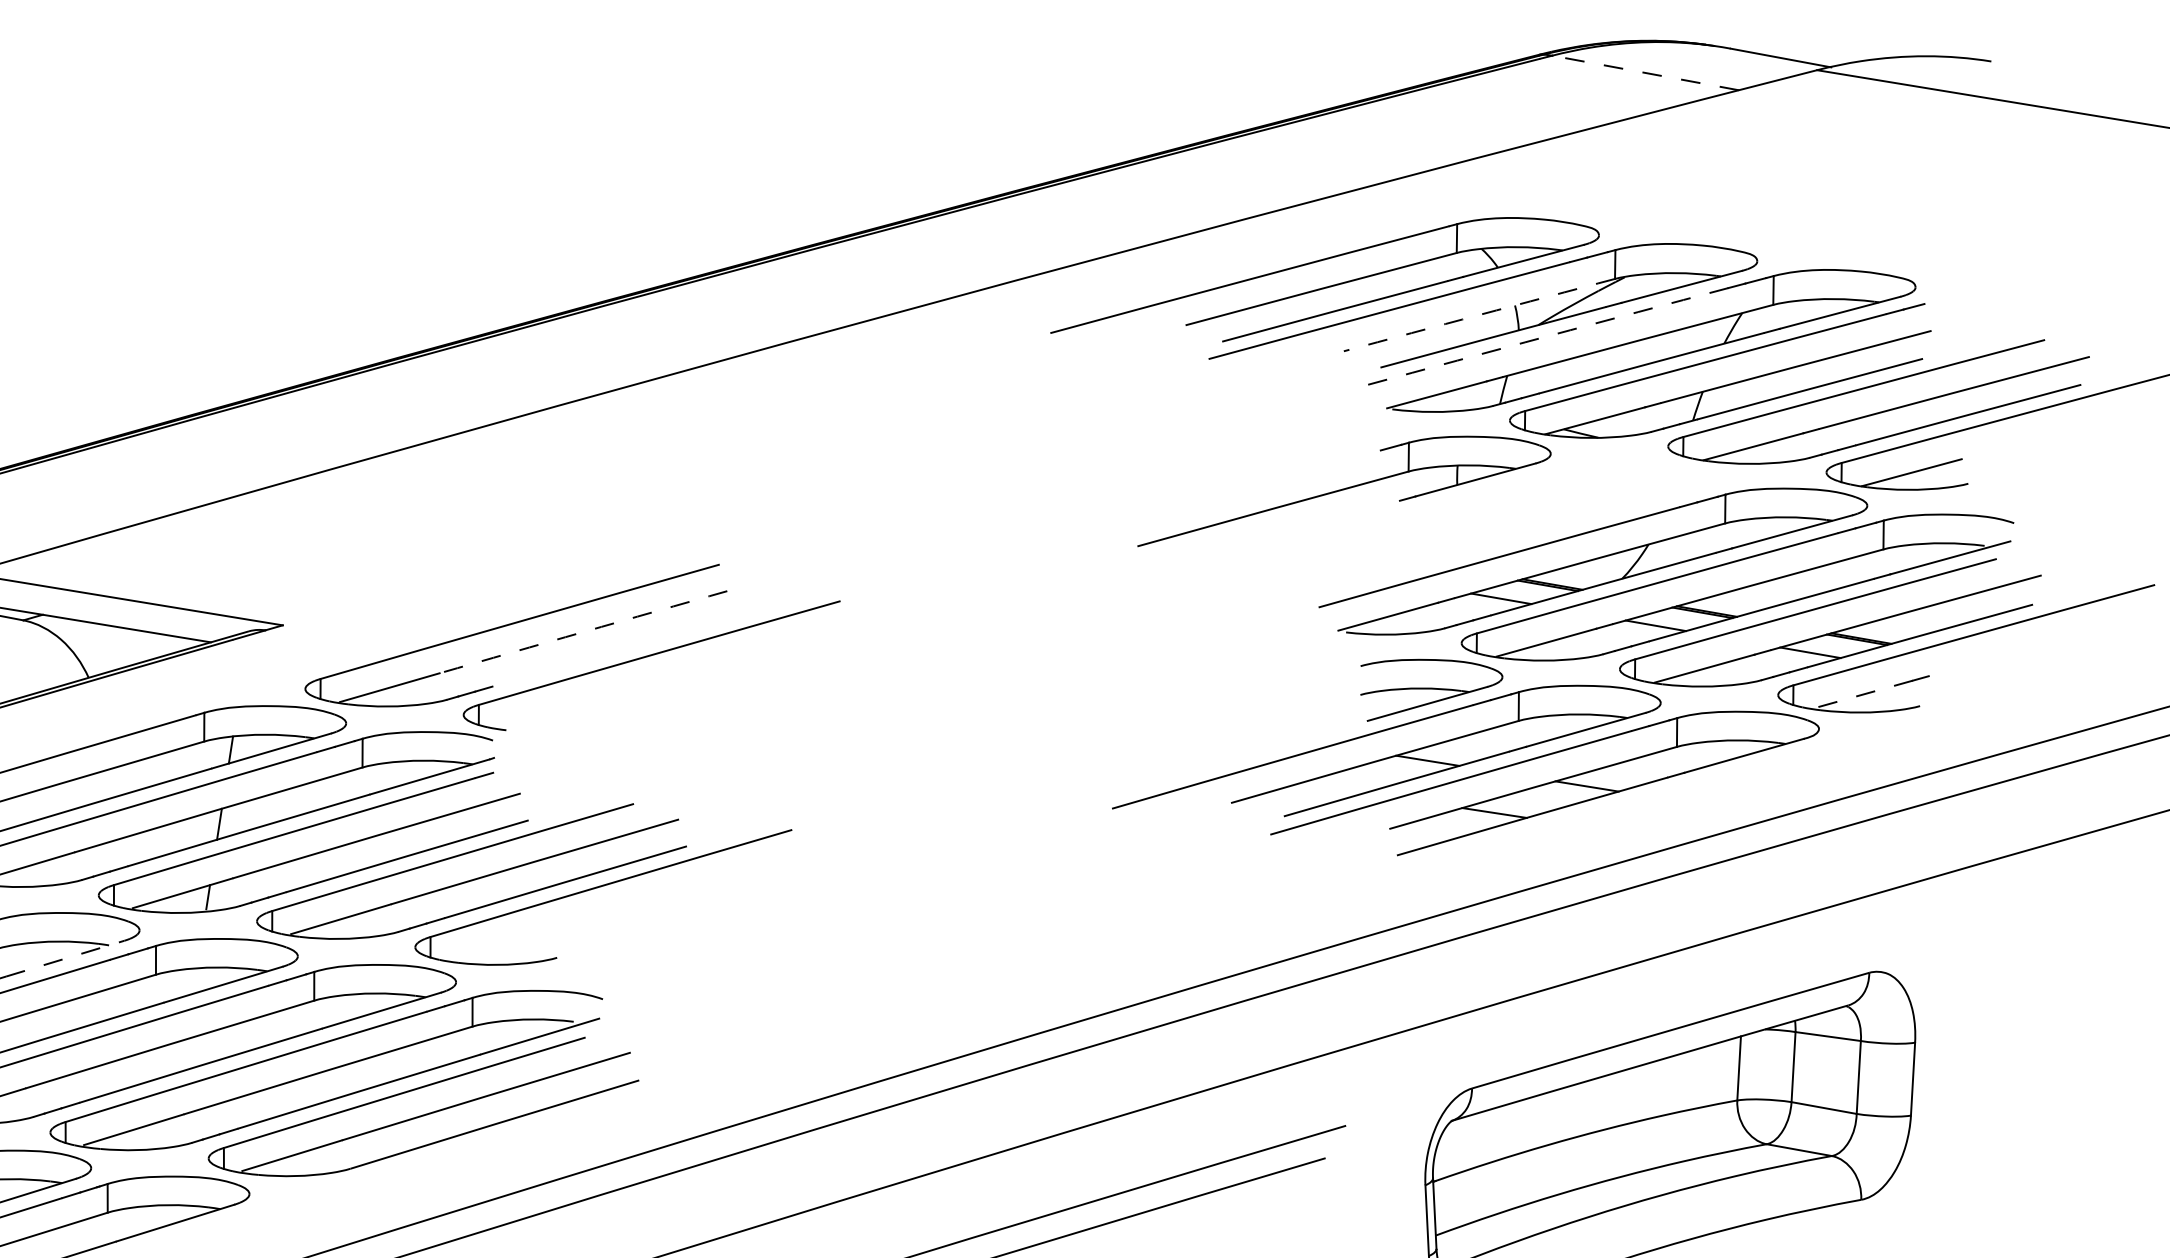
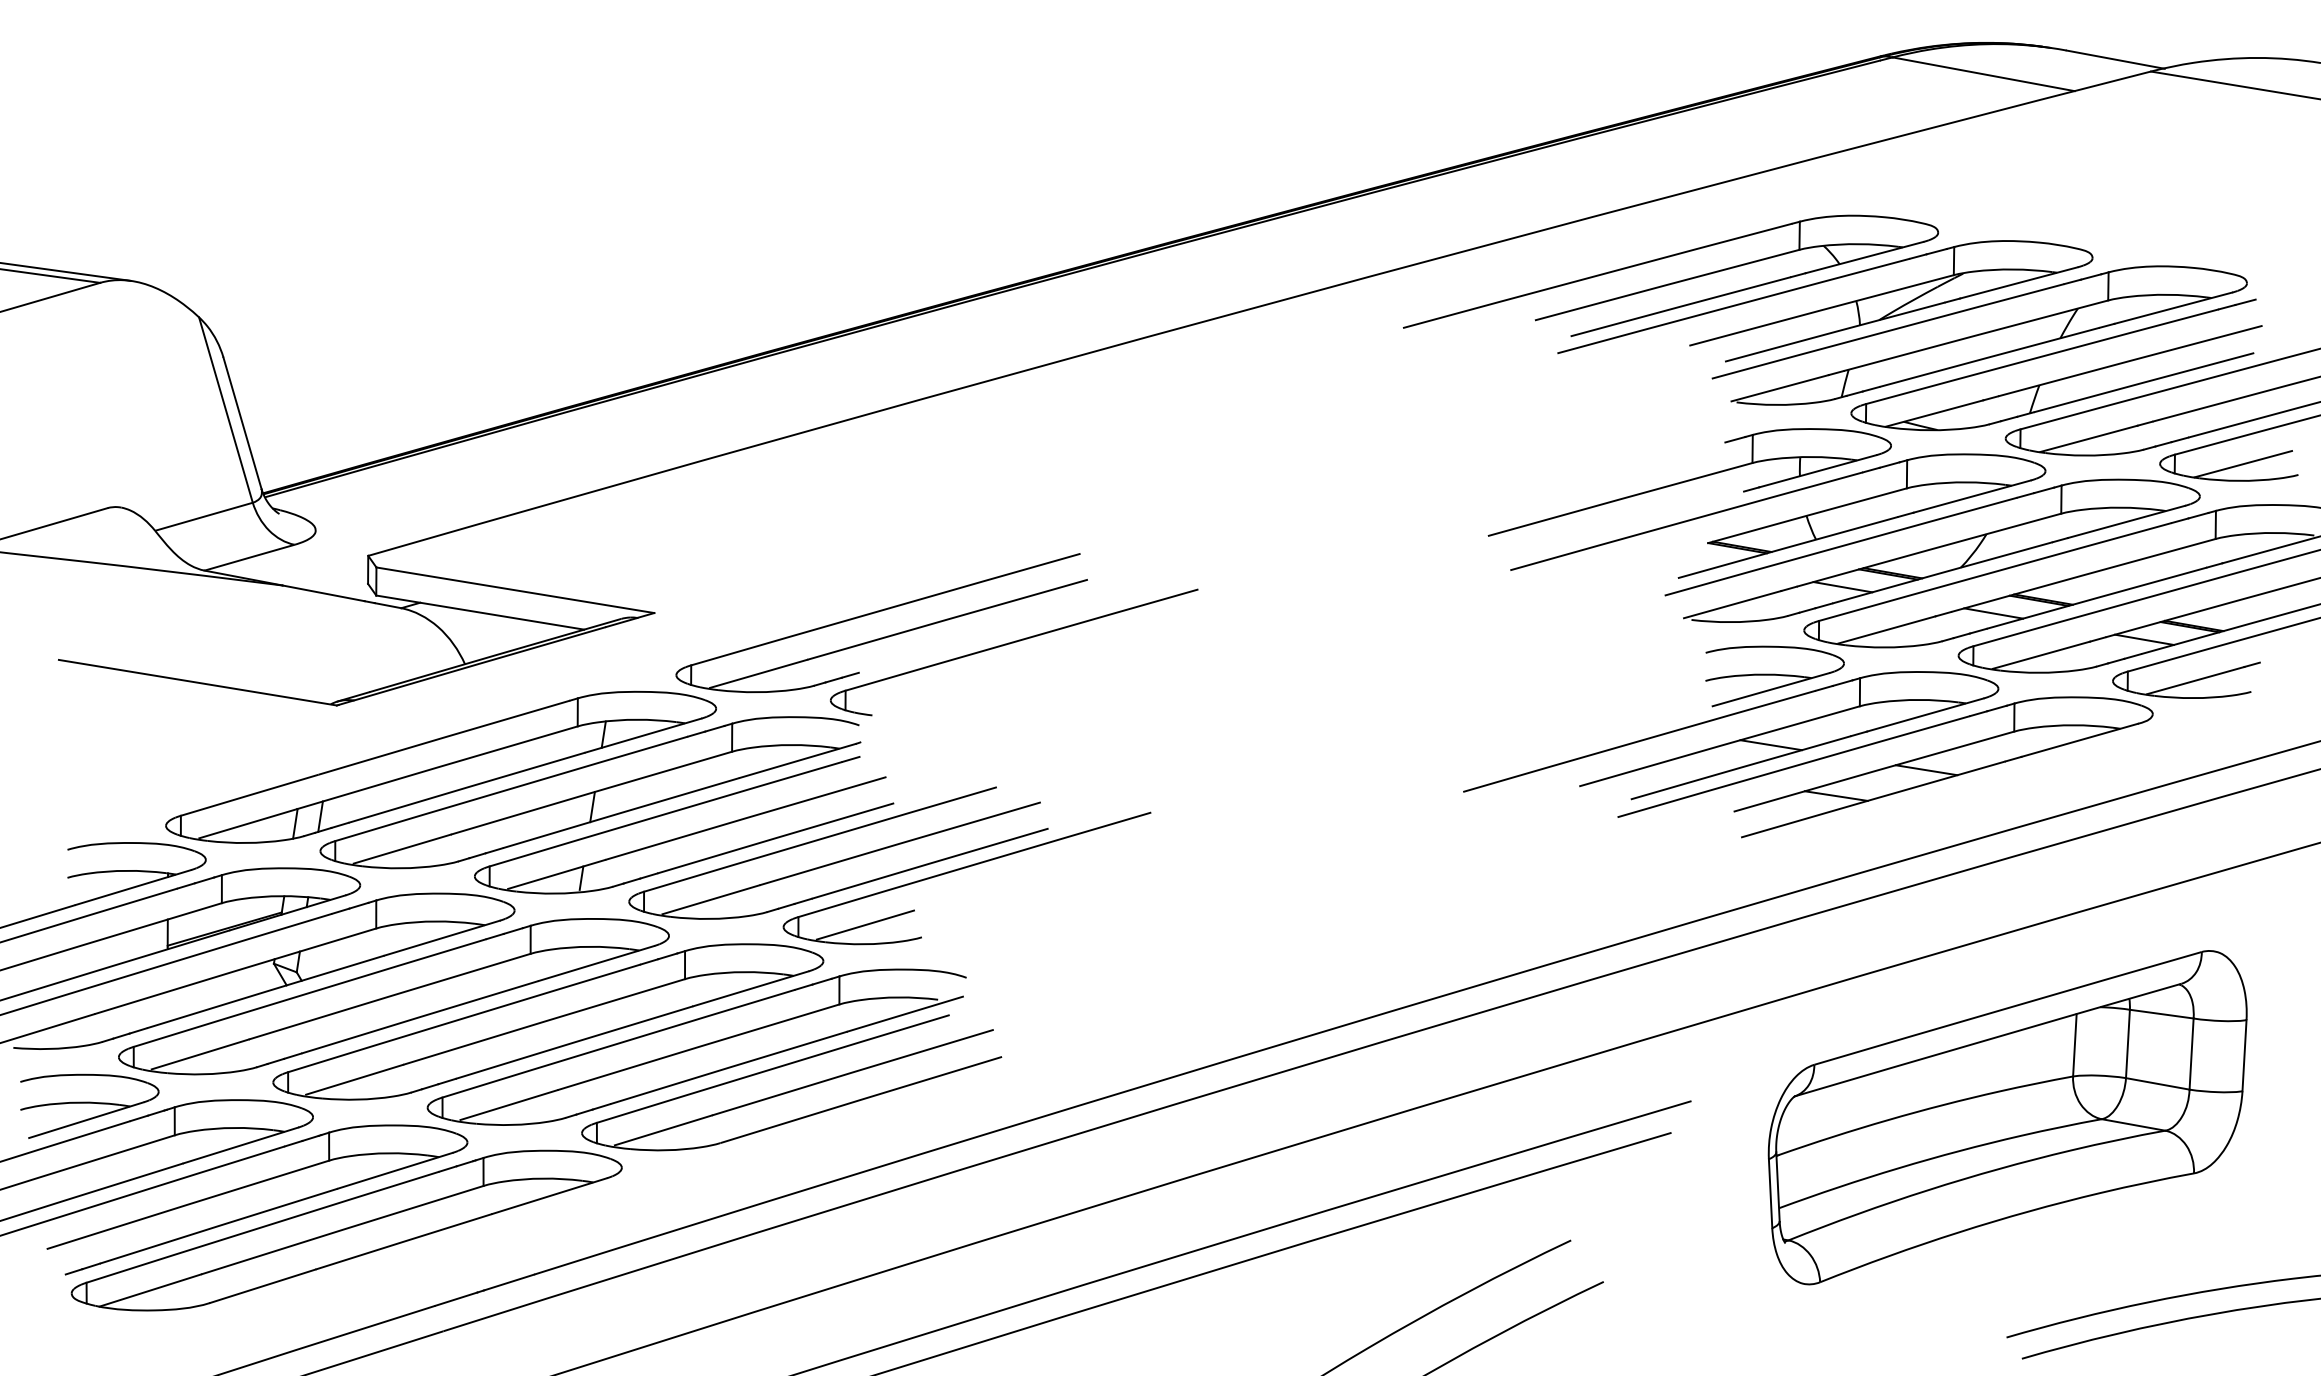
line: (1645, 73) -> (1983, 74), dashed -> solid
arc: (1479, 315) -> (1821, 310), dashed -> solid
arc: (1548, 336) -> (1888, 331), dashed -> solid
part: (1438, 531) -> (1781, 521), added
arc: (583, 631) -> (947, 619), dashed -> solid
line: (1862, 694) -> (2195, 680), dashed -> solid
line: (499, 944) -> (865, 924), added
line: (65, 958) -> (442, 938), dashed -> solid

